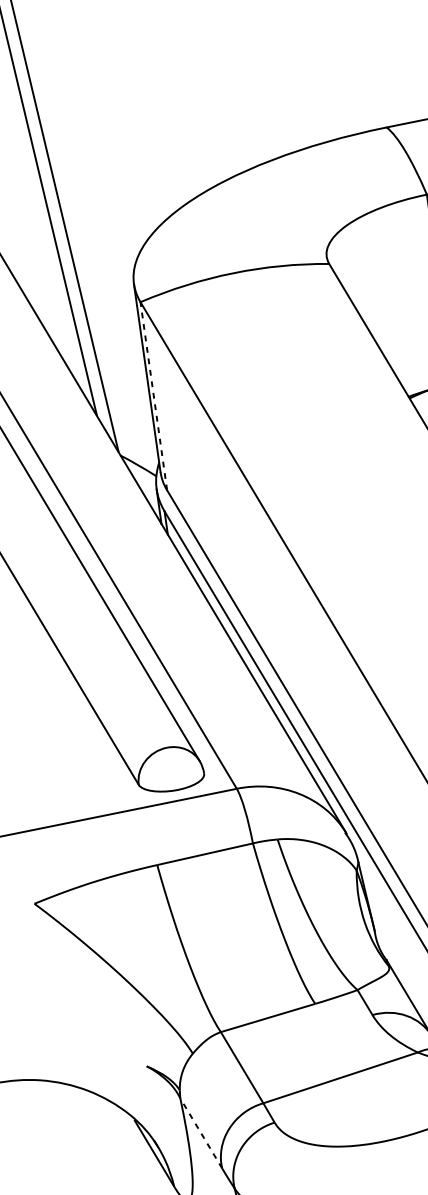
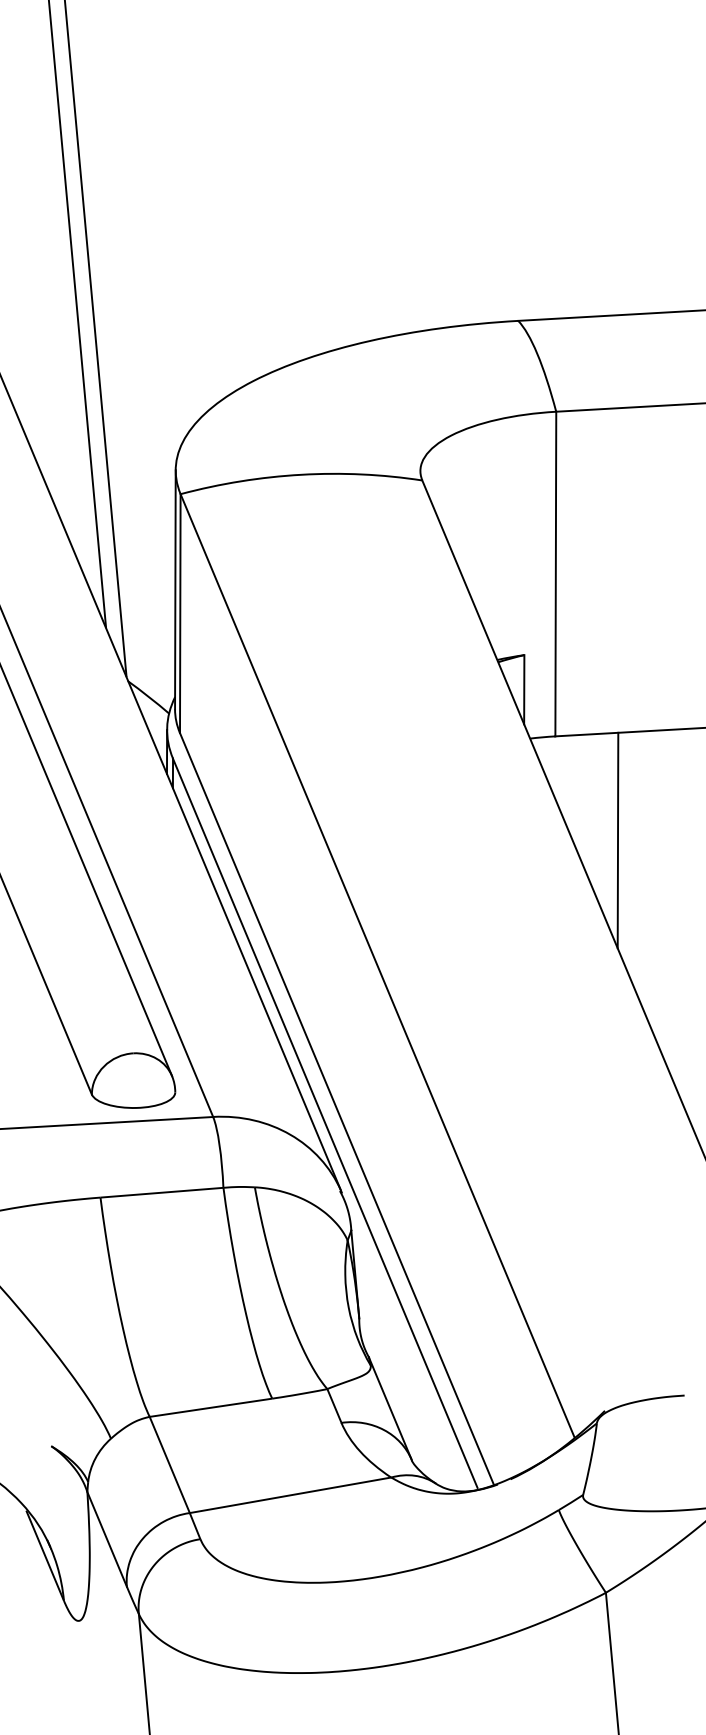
line: (153, 396) -> (180, 613), dashed -> solid
line: (200, 1133) -> (106, 1539), dashed -> solid

